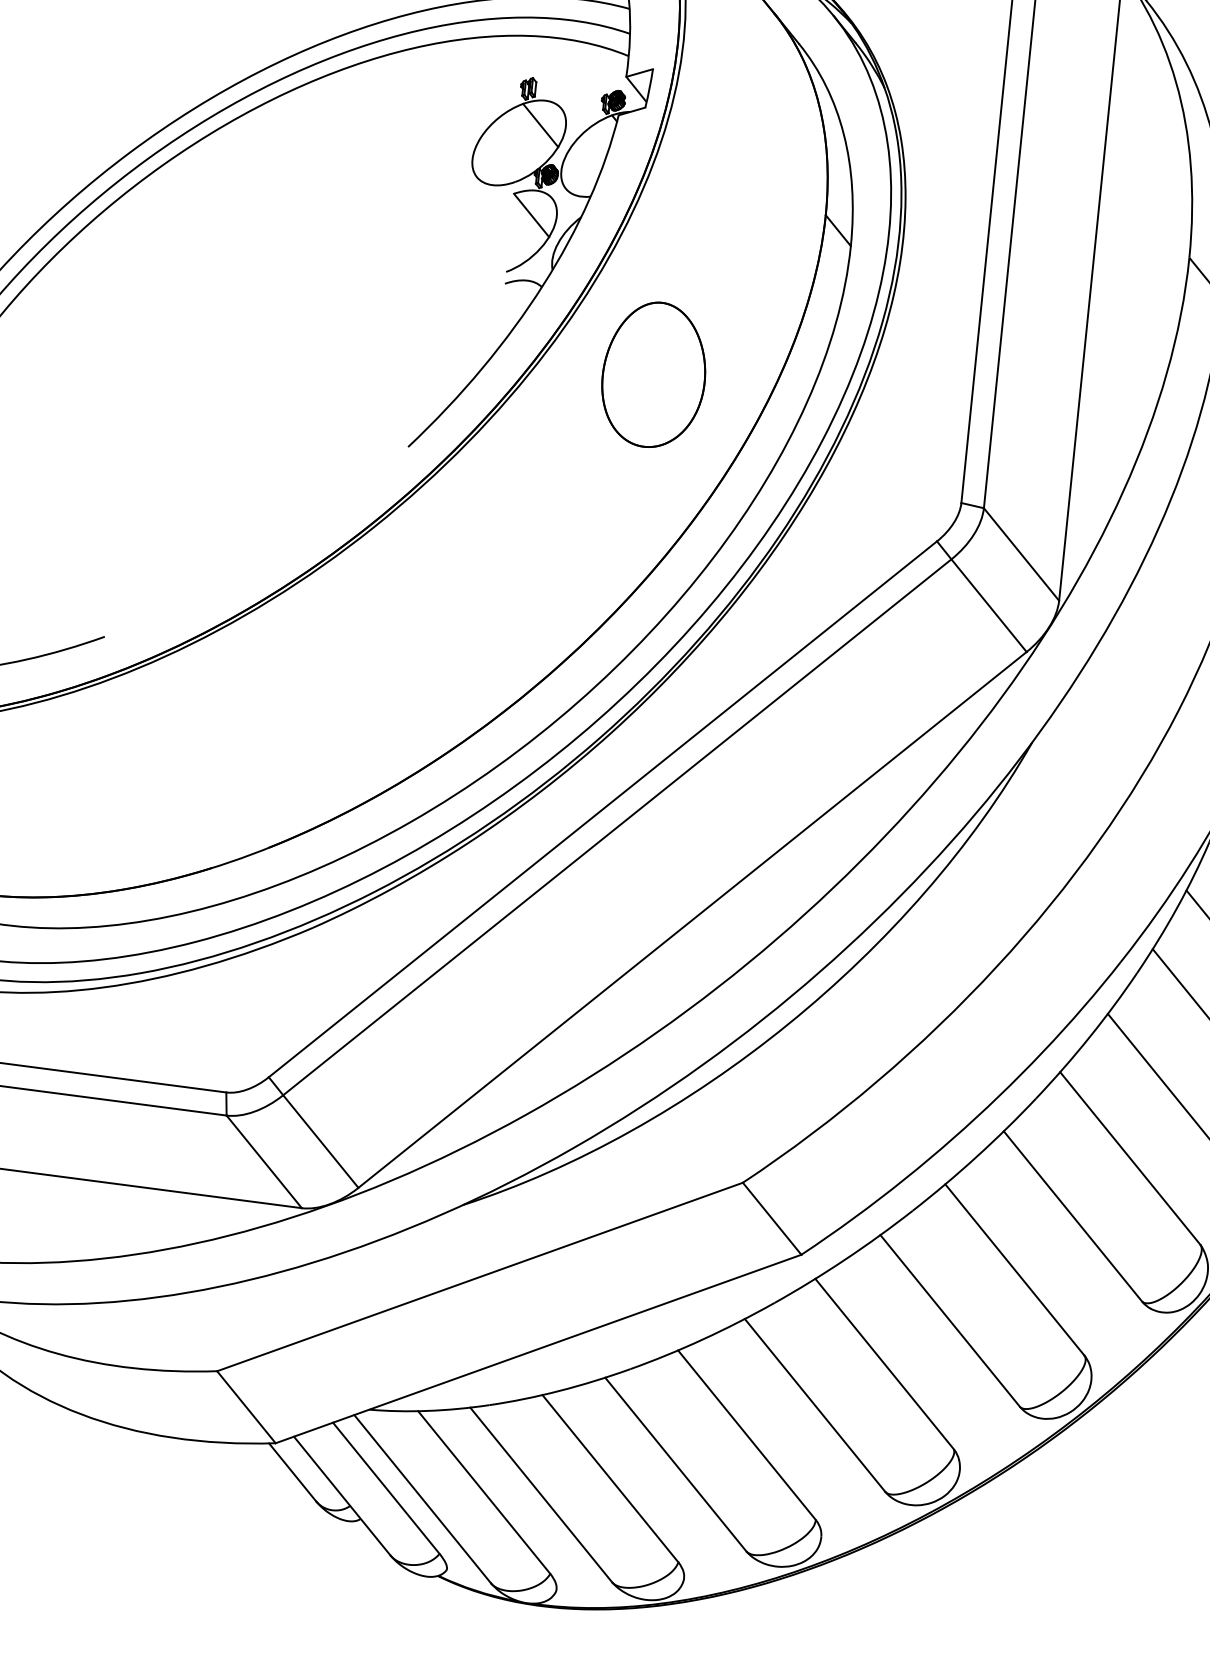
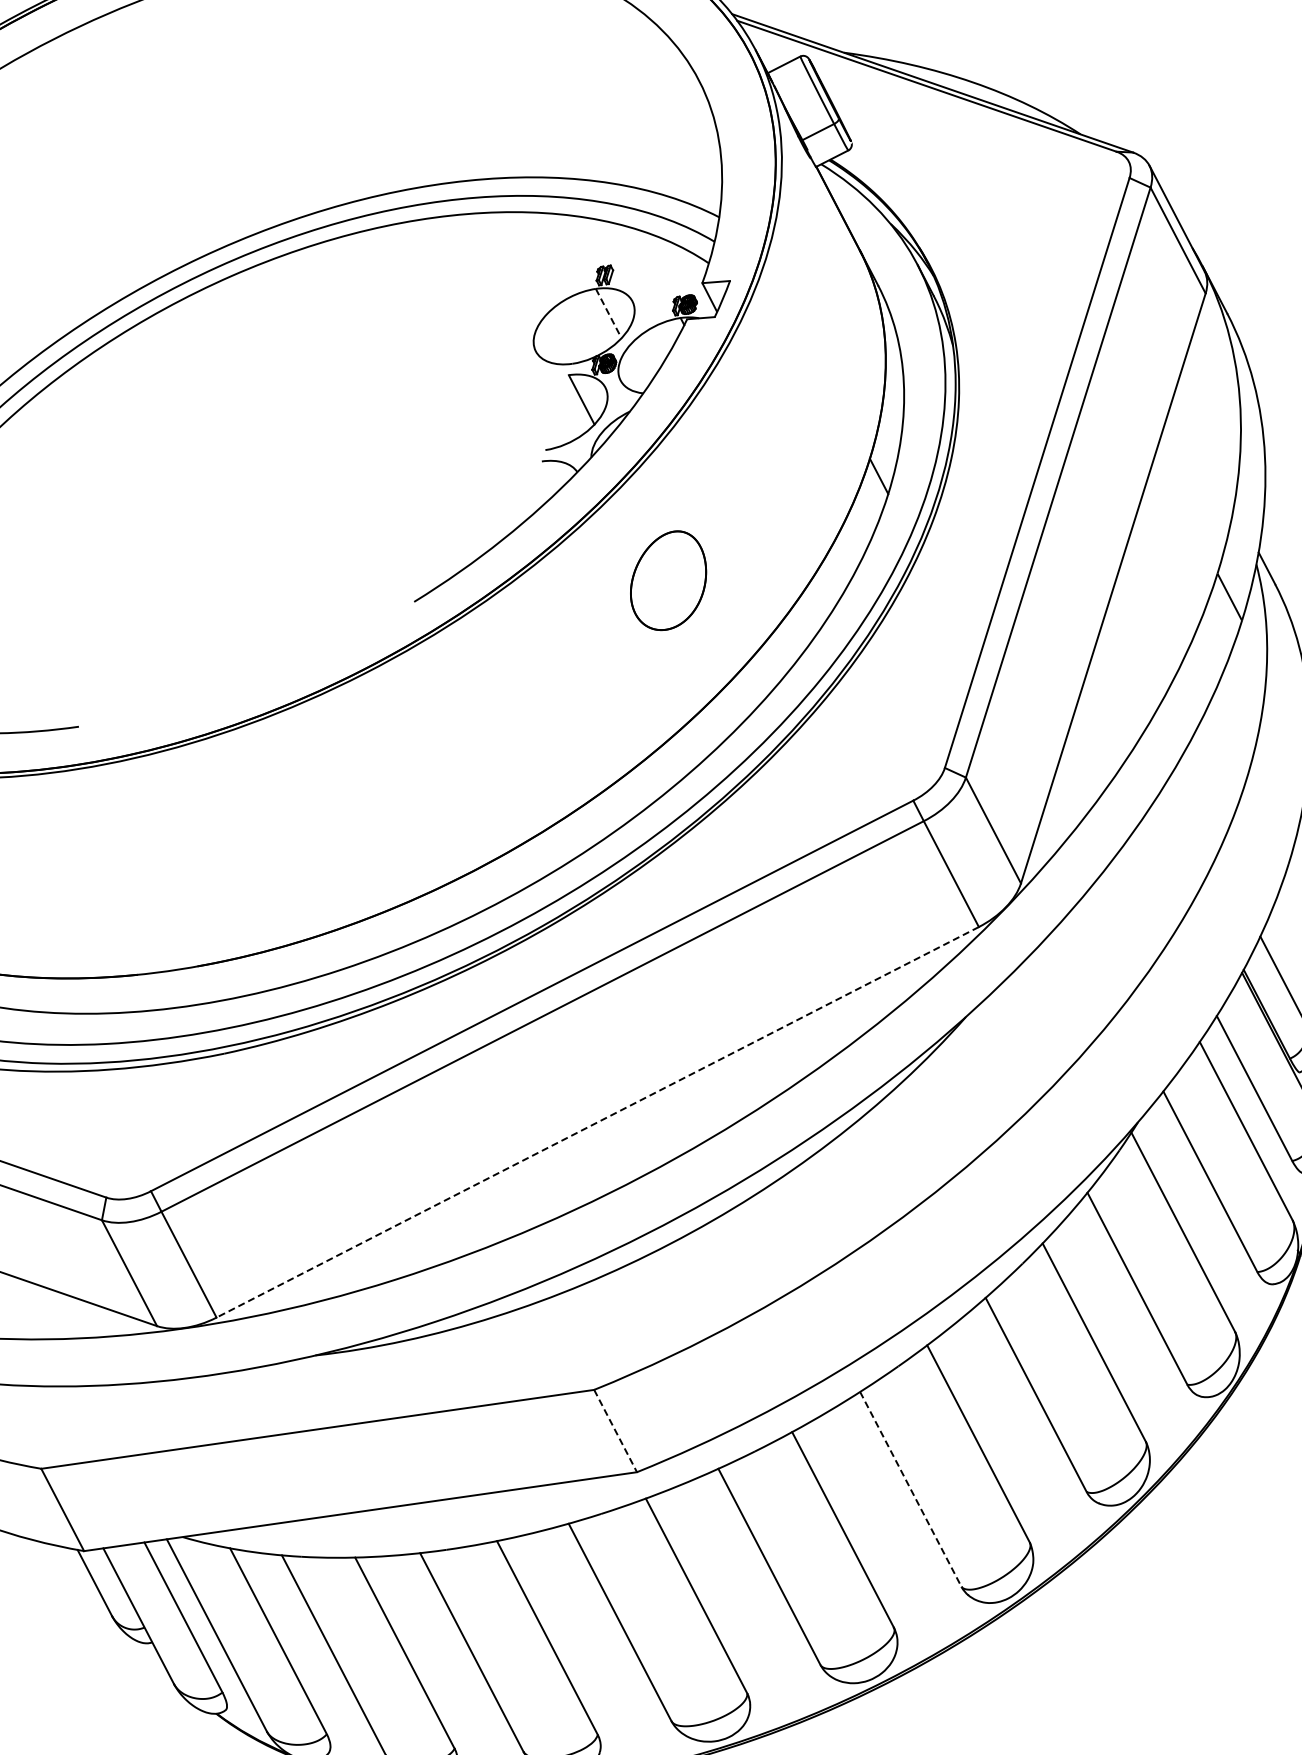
line: (540, 125) -> (608, 313), solid -> dashed
part: (652, 374) -> (668, 580), size x0.7
line: (692, 920) -> (597, 1122), solid -> dashed
line: (1072, 1216) -> (910, 1489), solid -> dashed
line: (772, 1219) -> (615, 1431), solid -> dashed

